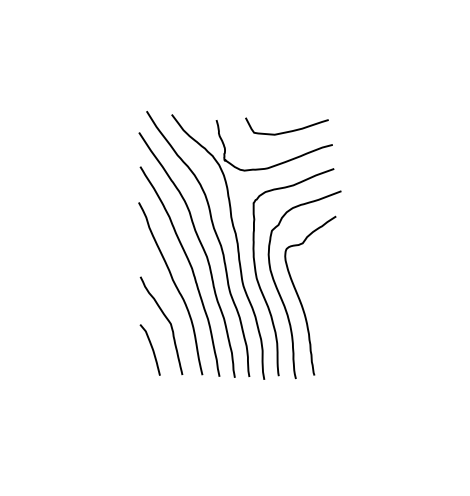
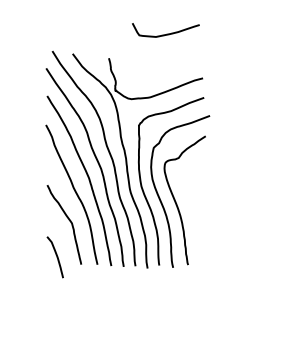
curve: (289, 130) -> (167, 33), moved
curve: (151, 348) -> (56, 256), moved

